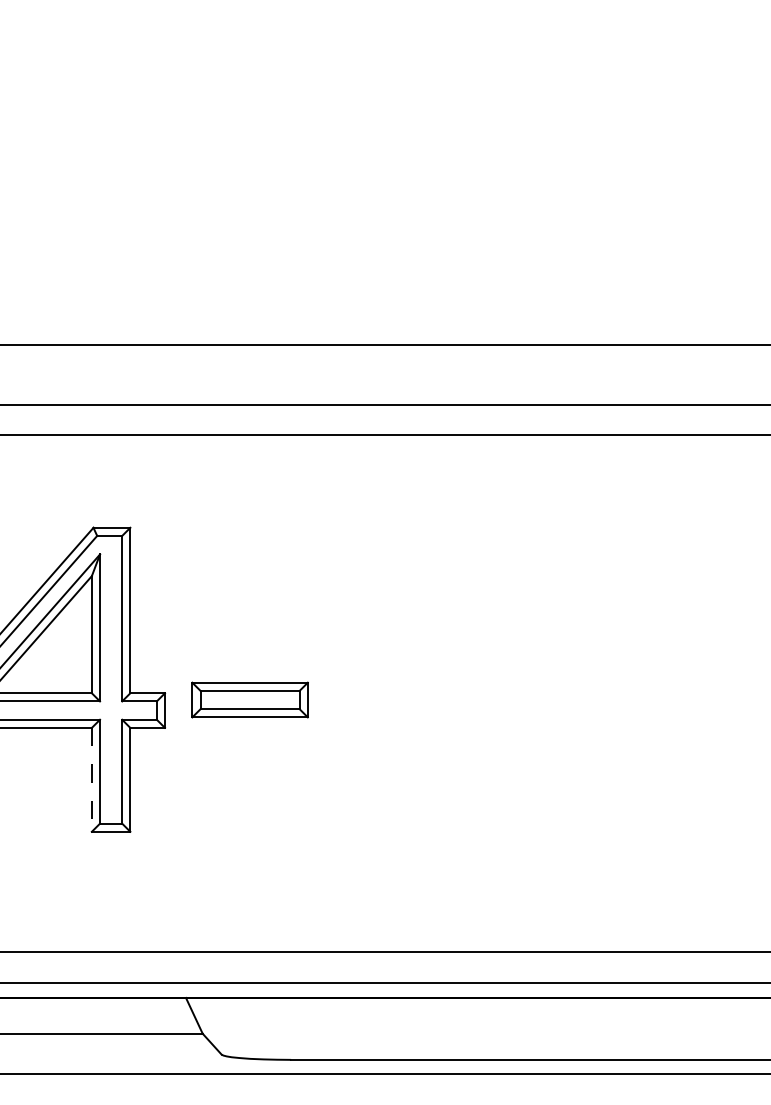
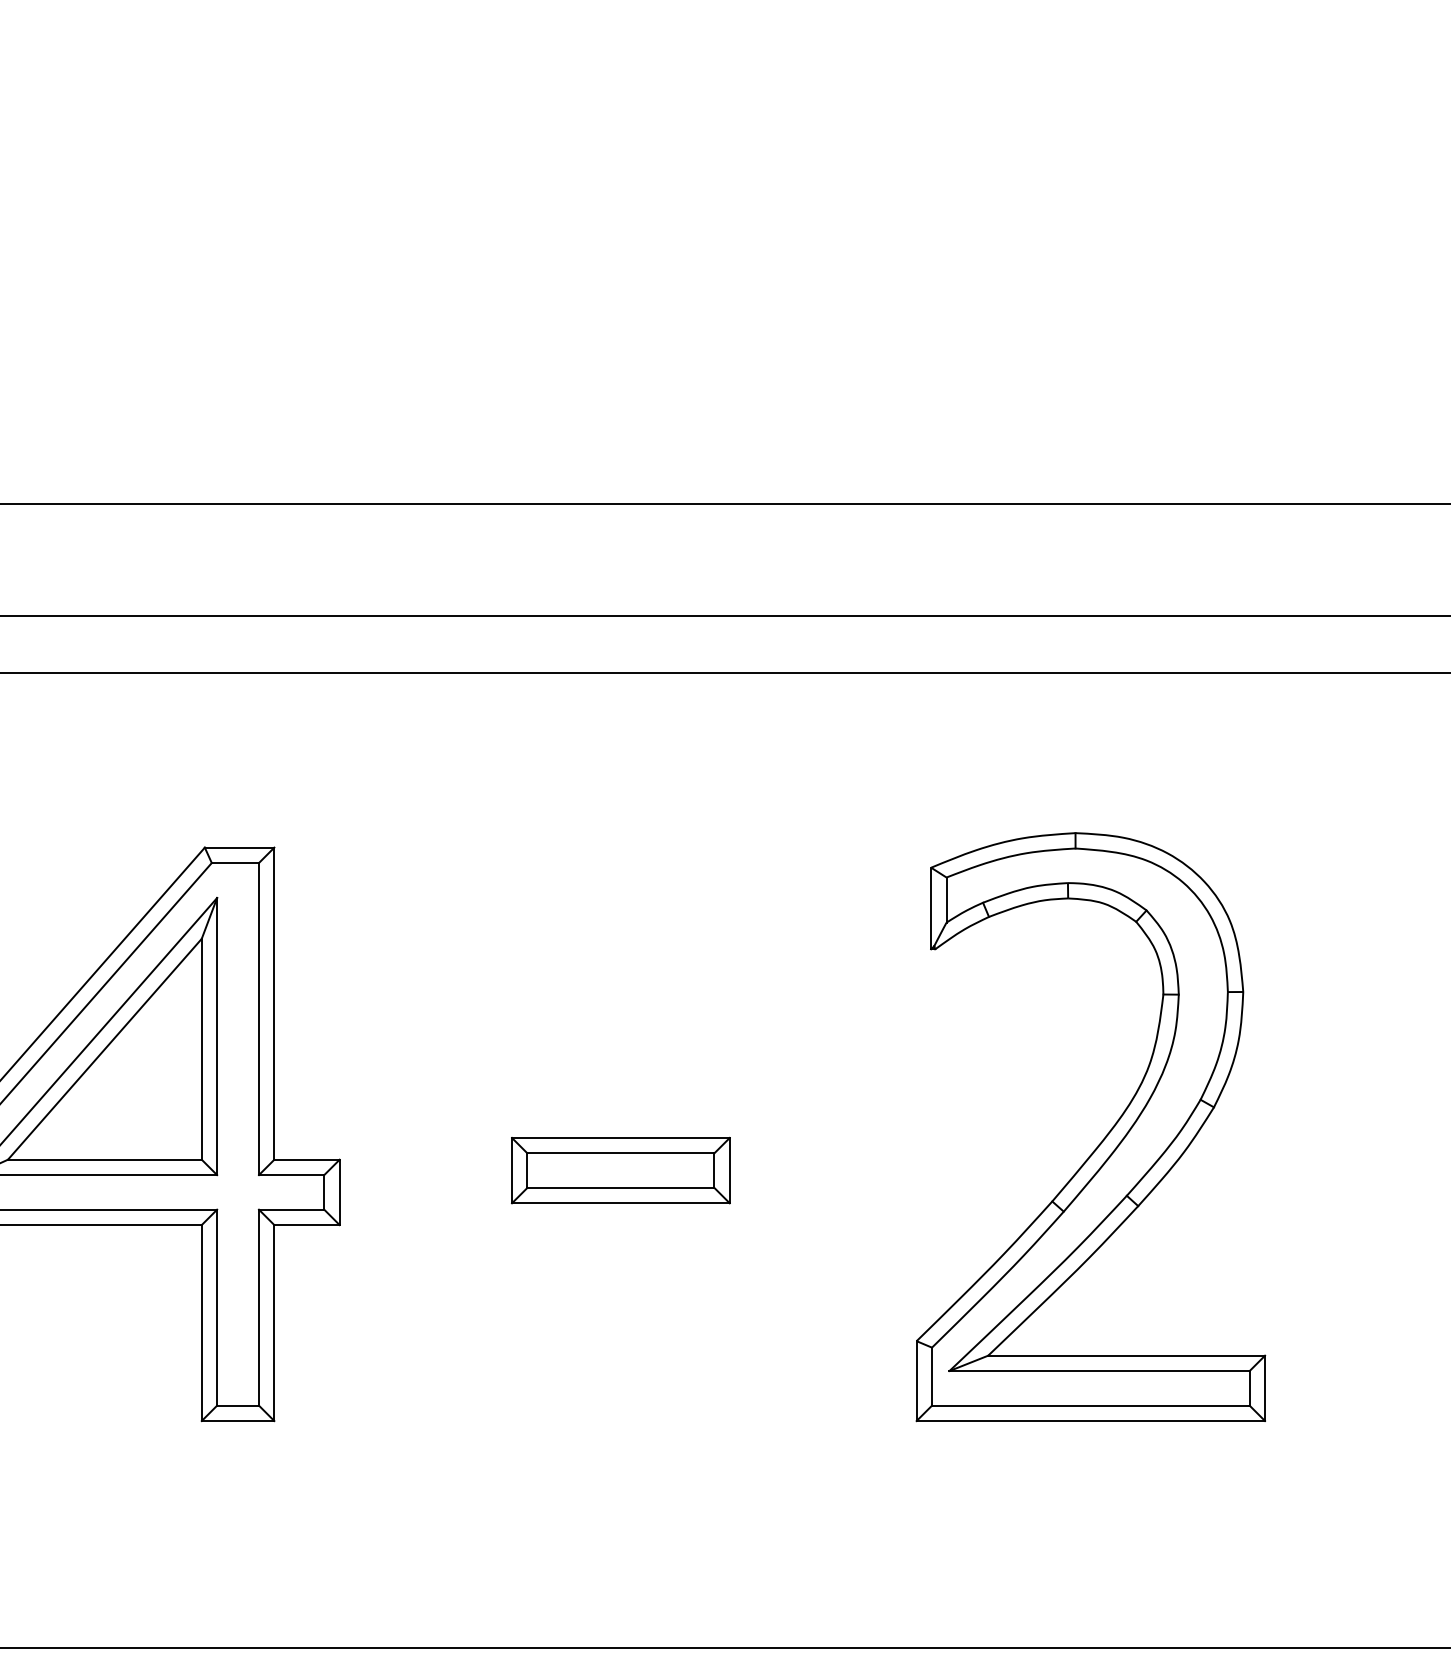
part: (569, 681) -> (1102, 1137), added
part: (249, 699) -> (619, 1169), moved
line: (91, 779) -> (201, 1322), dashed -> solid

